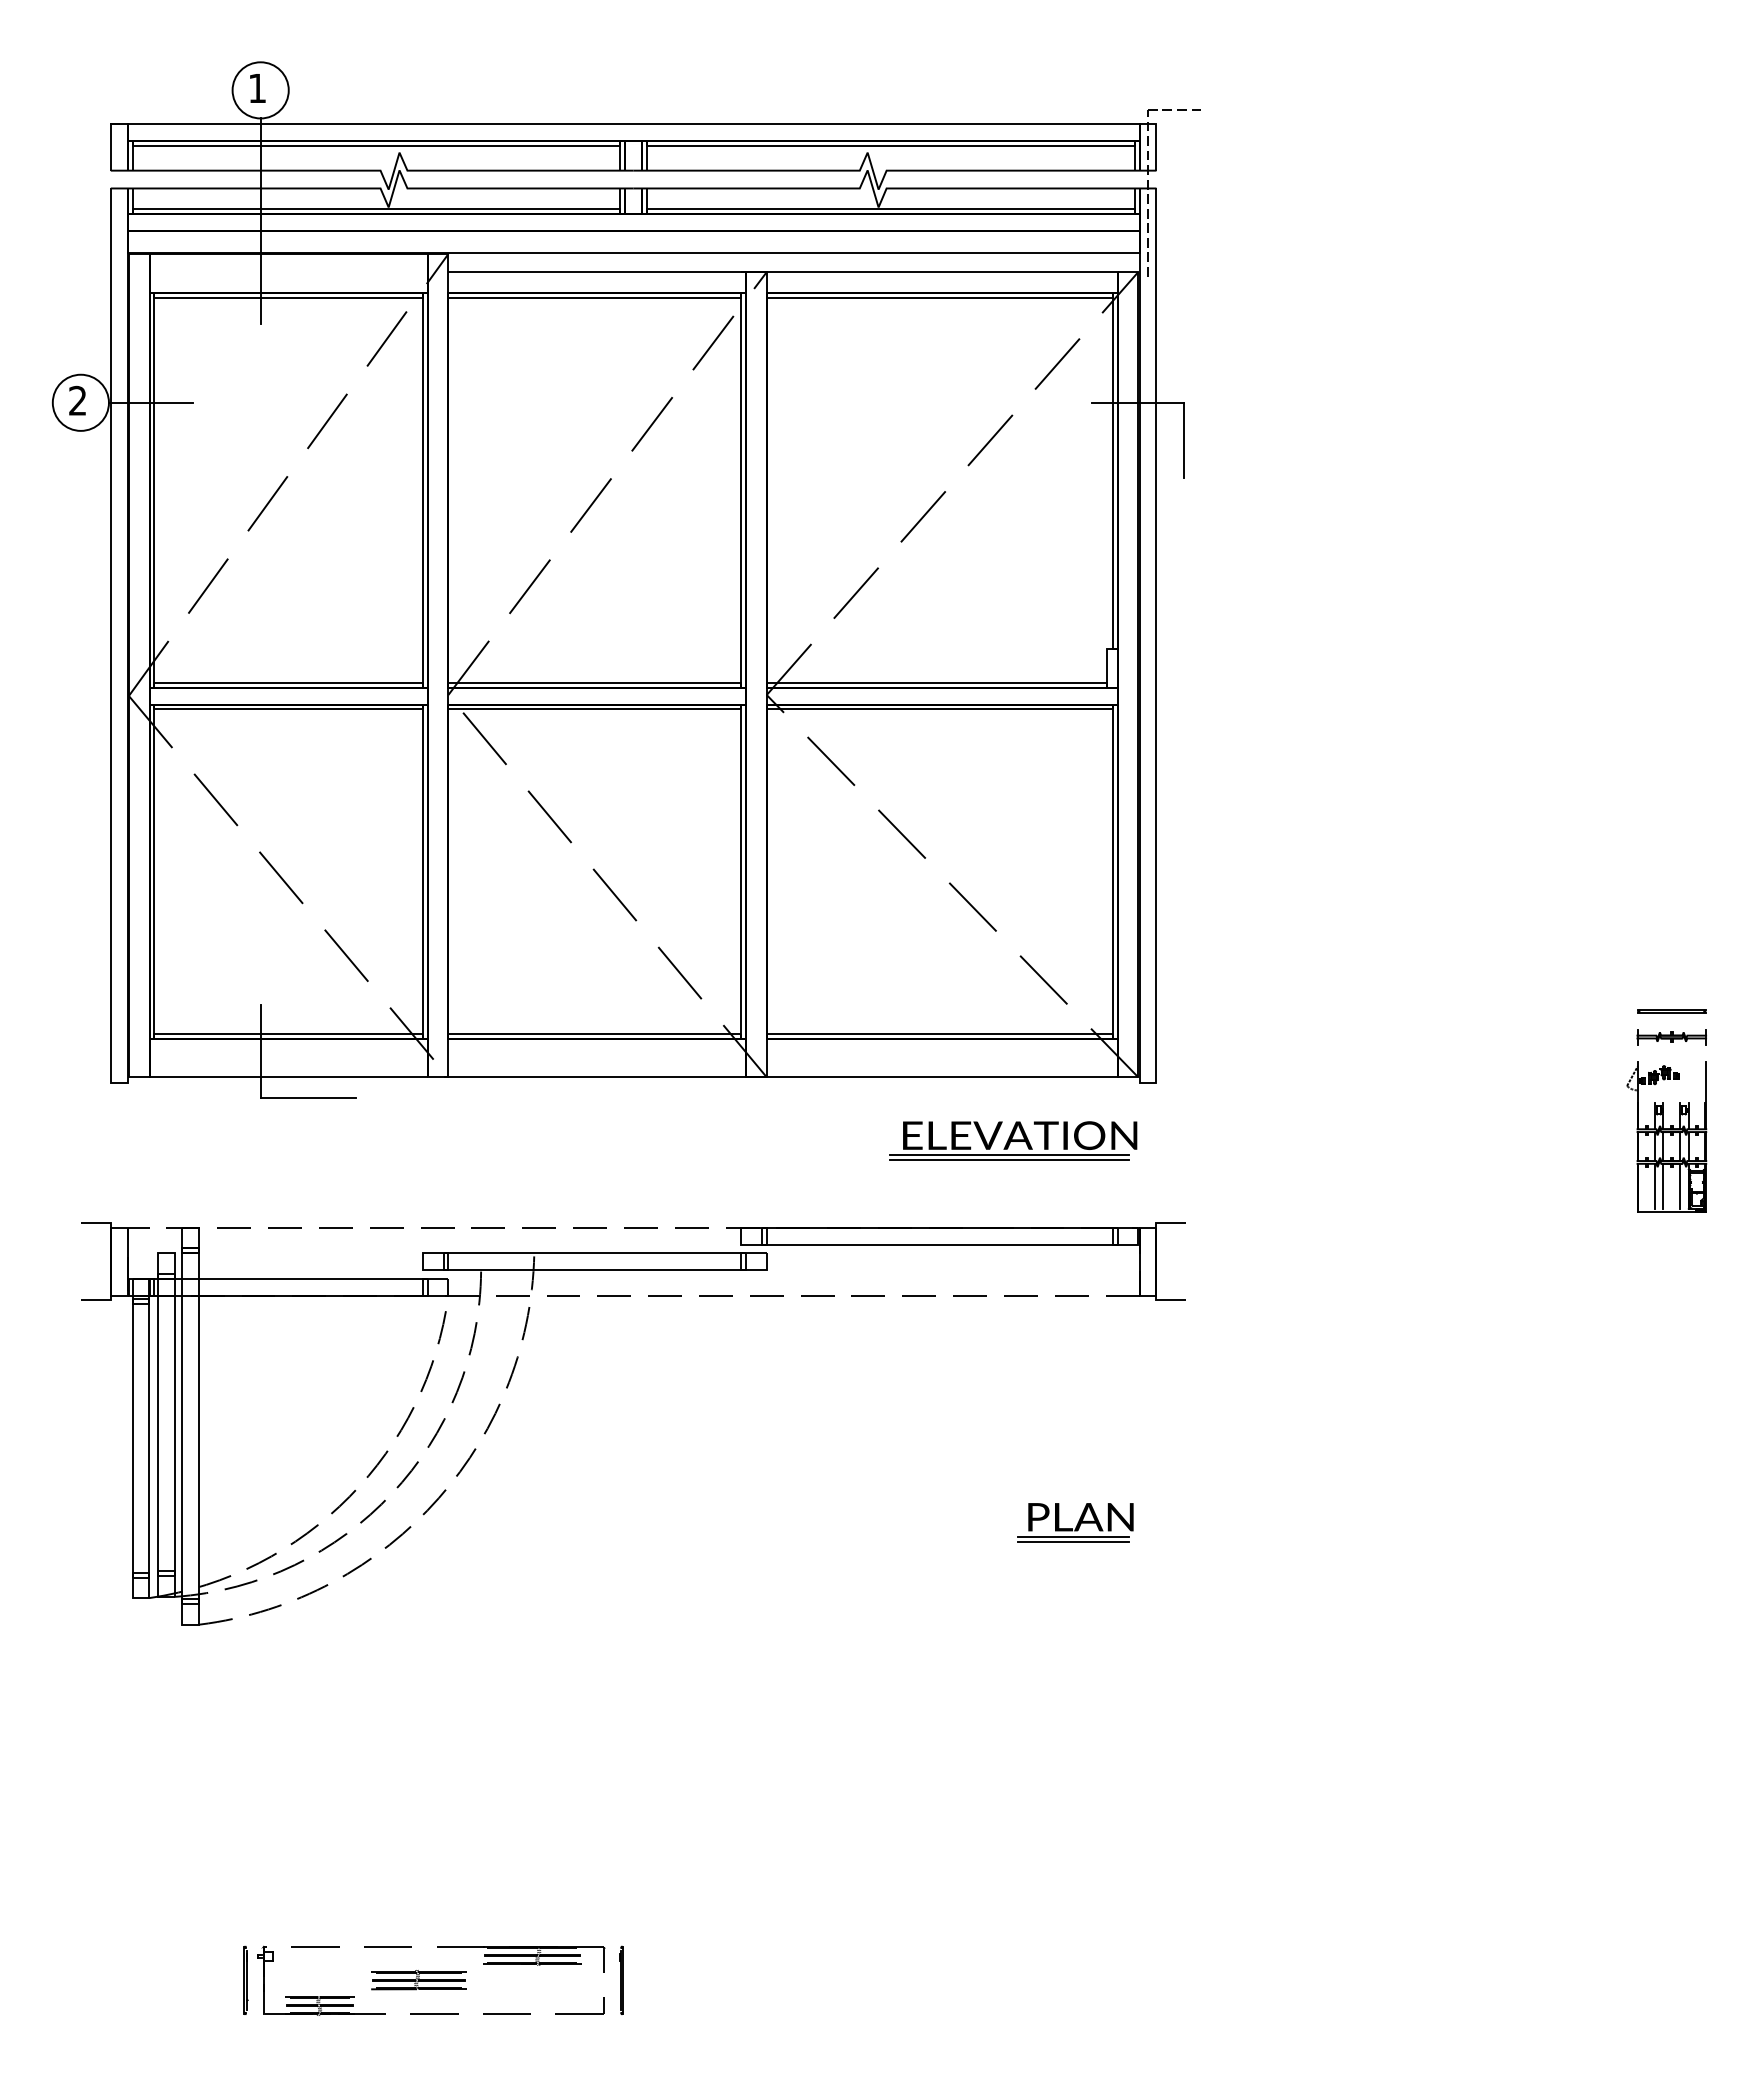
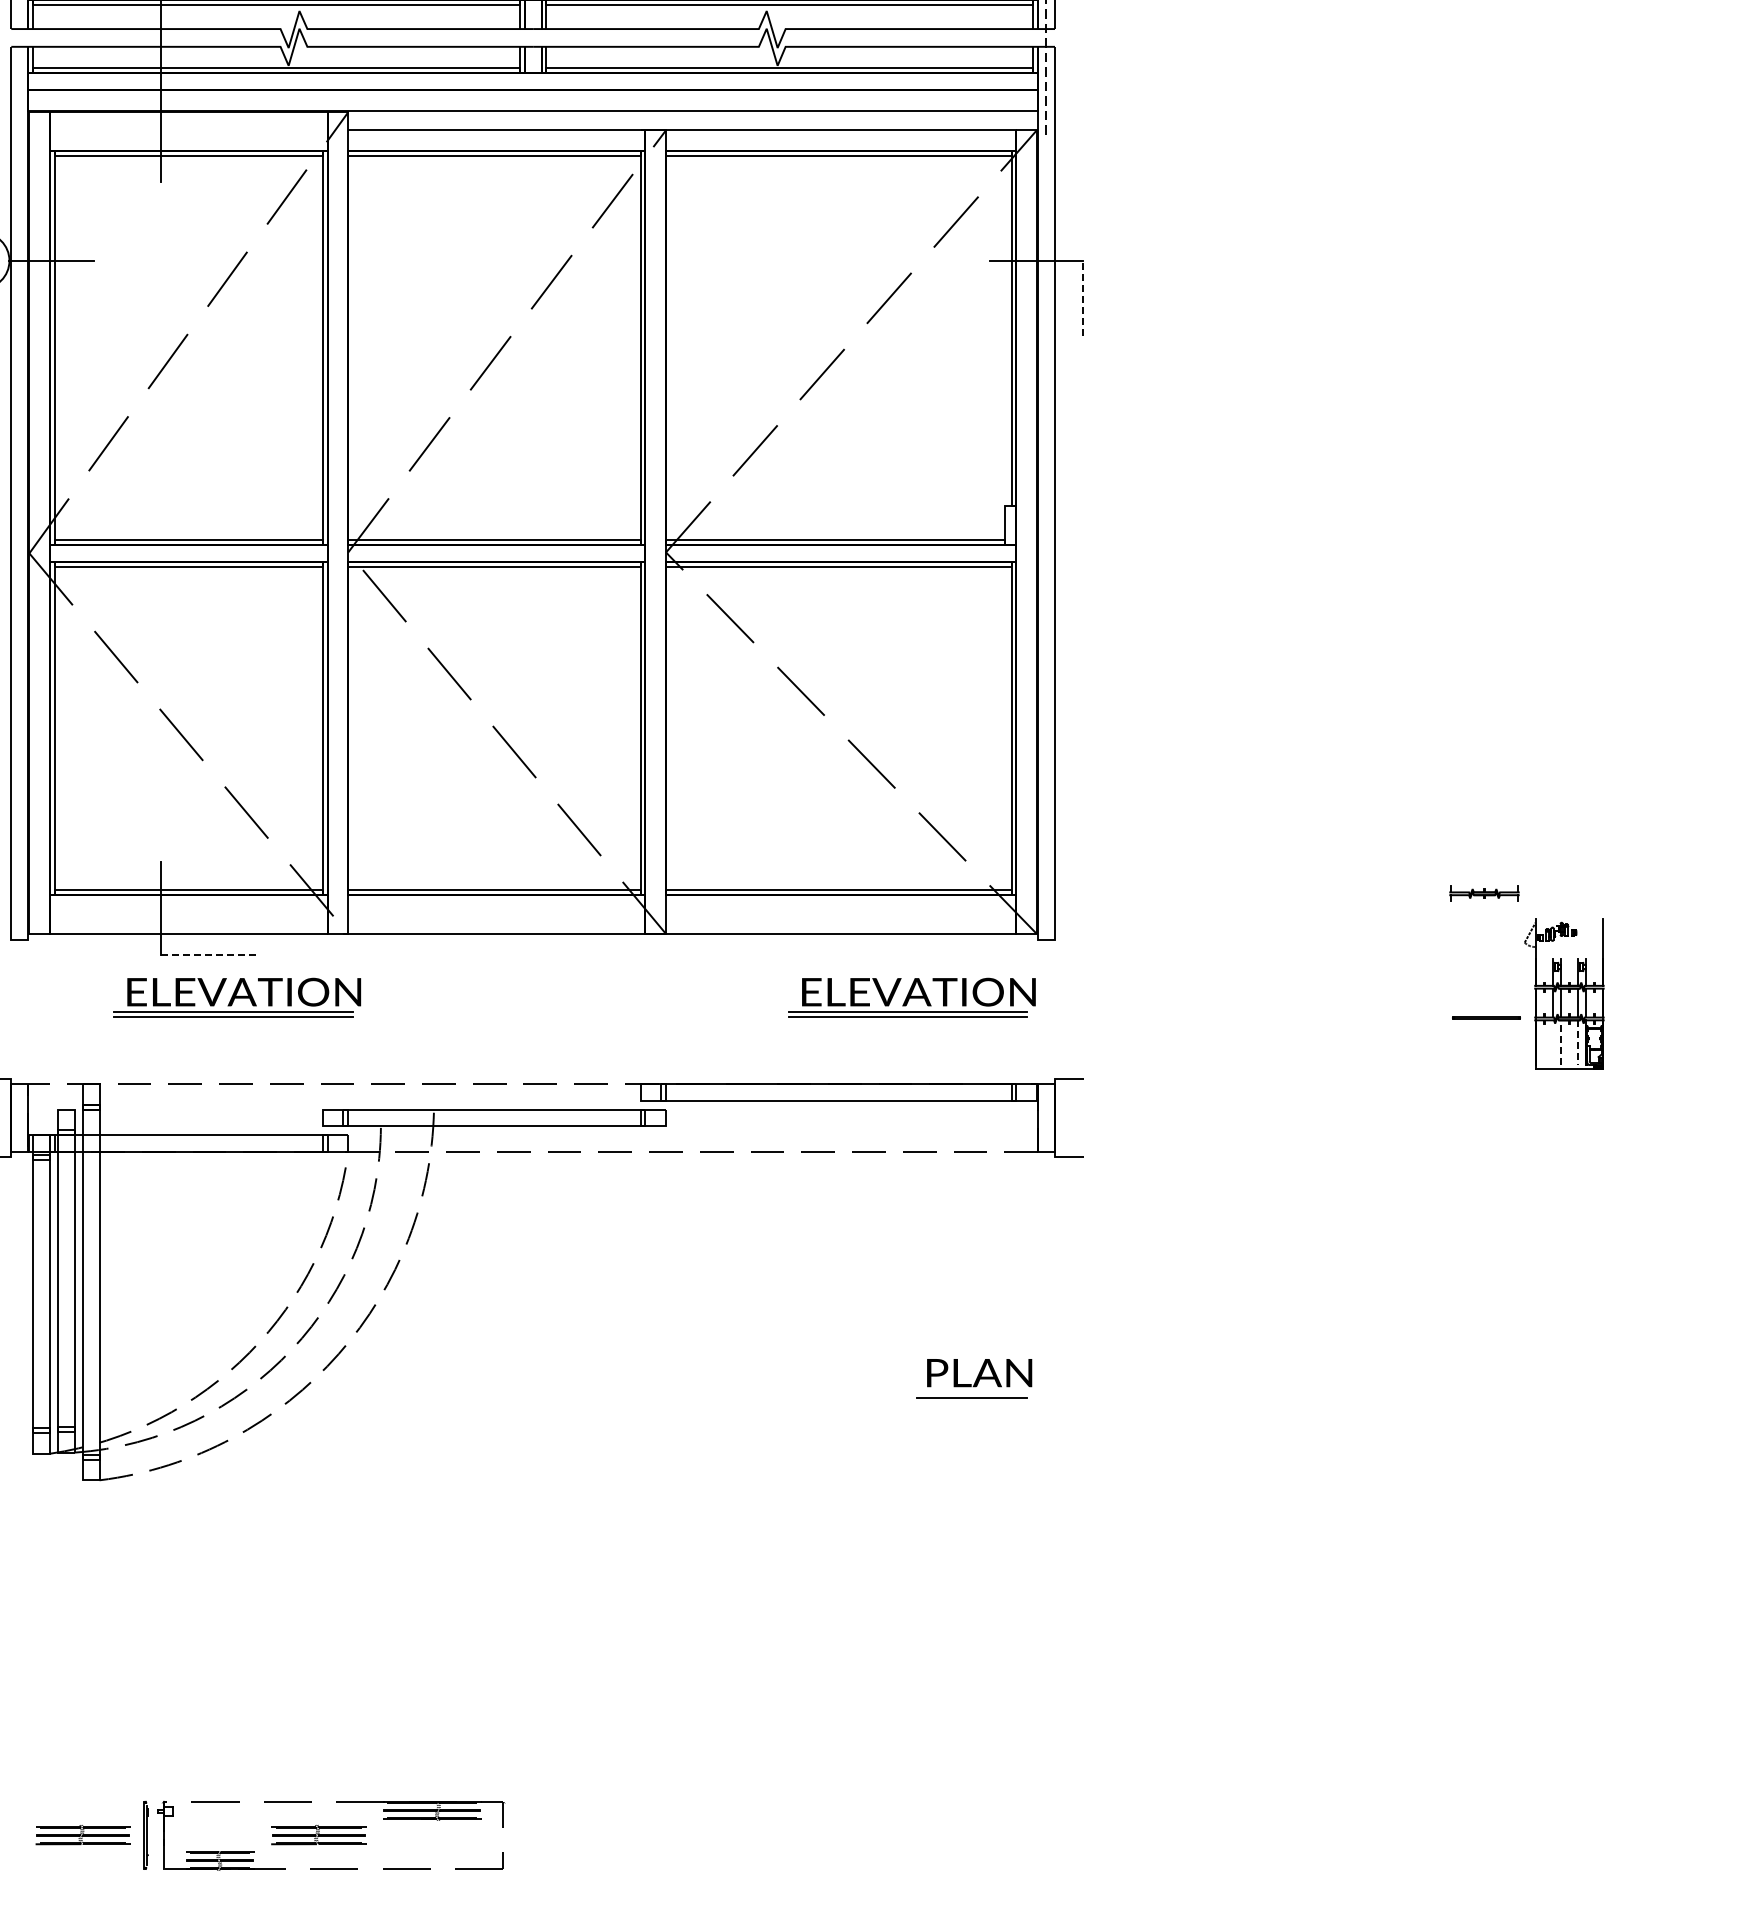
line: (1184, 440) -> (1082, 298), solid -> dashed
line: (1671, 1010) -> (1486, 1017), moved
part: (1671, 1037) -> (1484, 894), moved
line: (308, 1097) -> (208, 954), solid -> dashed
part: (337, 1140) -> (237, 997), added
line: (1655, 1185) -> (1553, 1041), removed
line: (1663, 1185) -> (1561, 1041), solid -> dashed
line: (1680, 1186) -> (1578, 1042), solid -> dashed
line: (1072, 1536) -> (971, 1392), removed
line: (621, 1979) -> (521, 1834), removed
part: (182, 1980) -> (82, 1835), added

